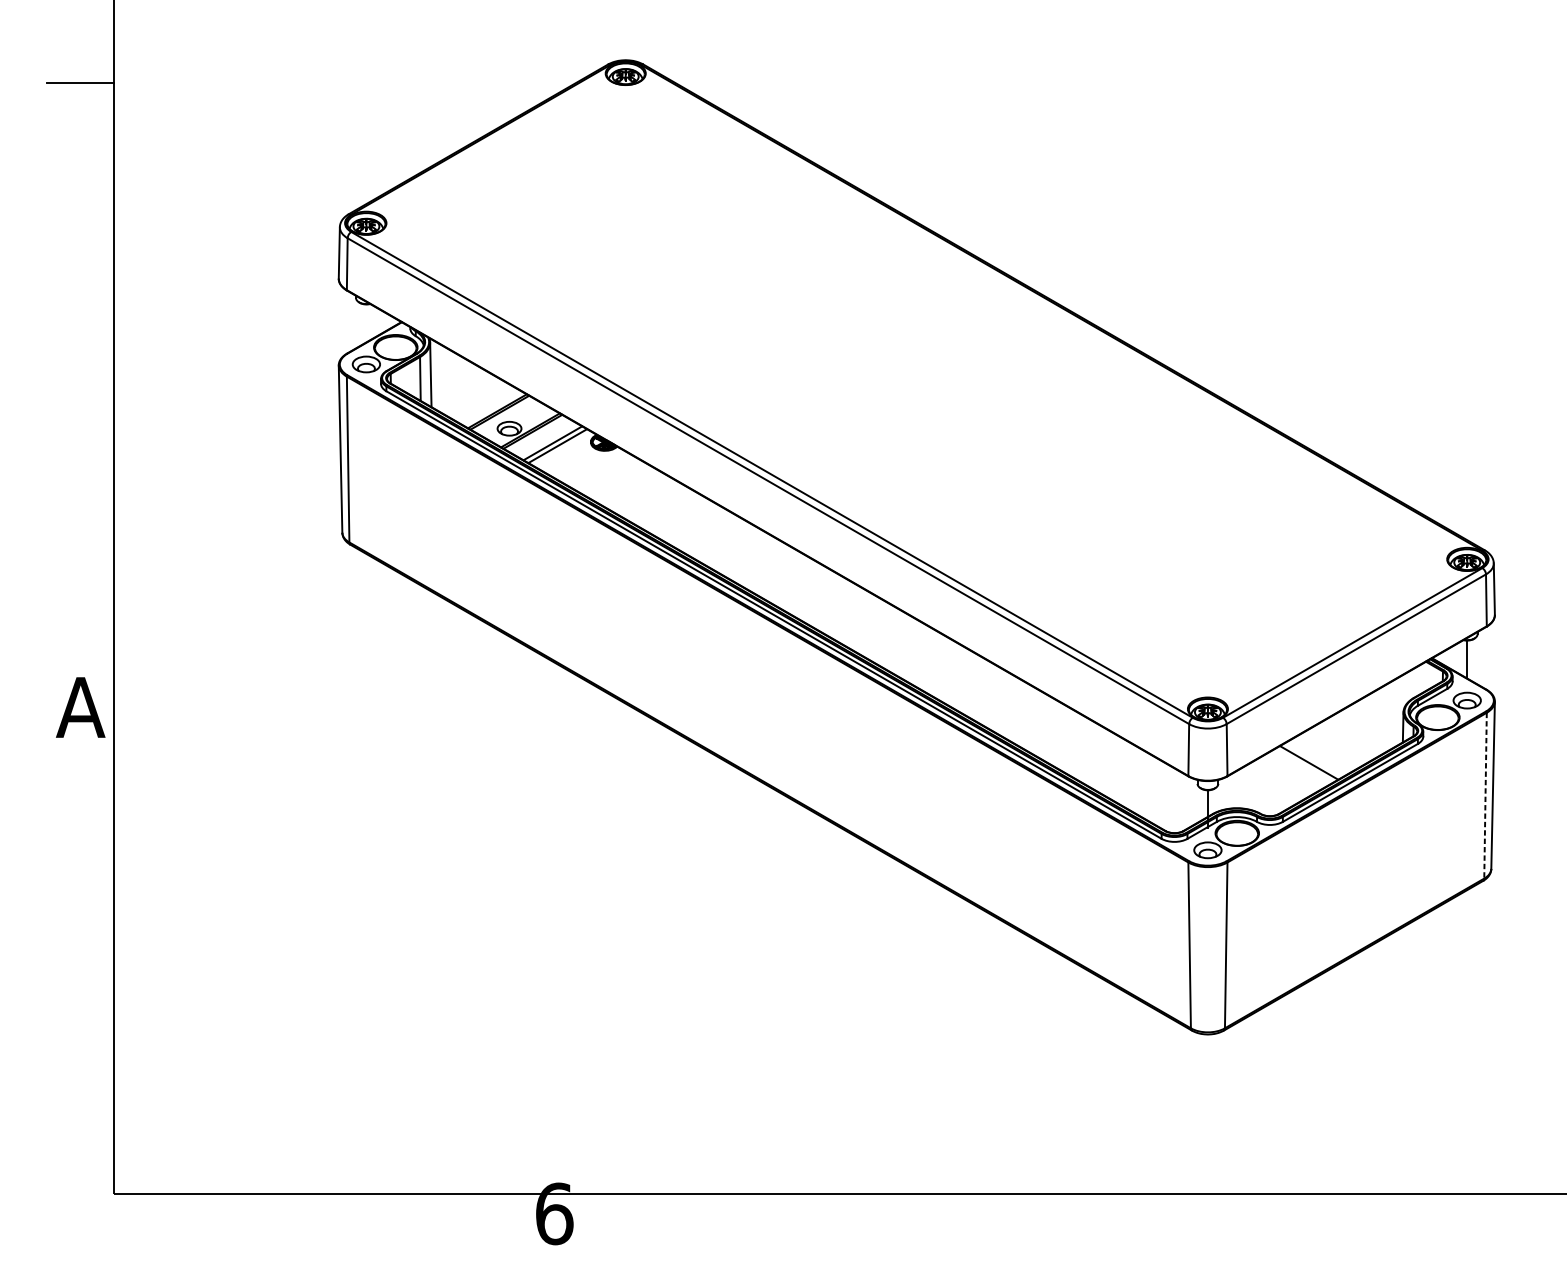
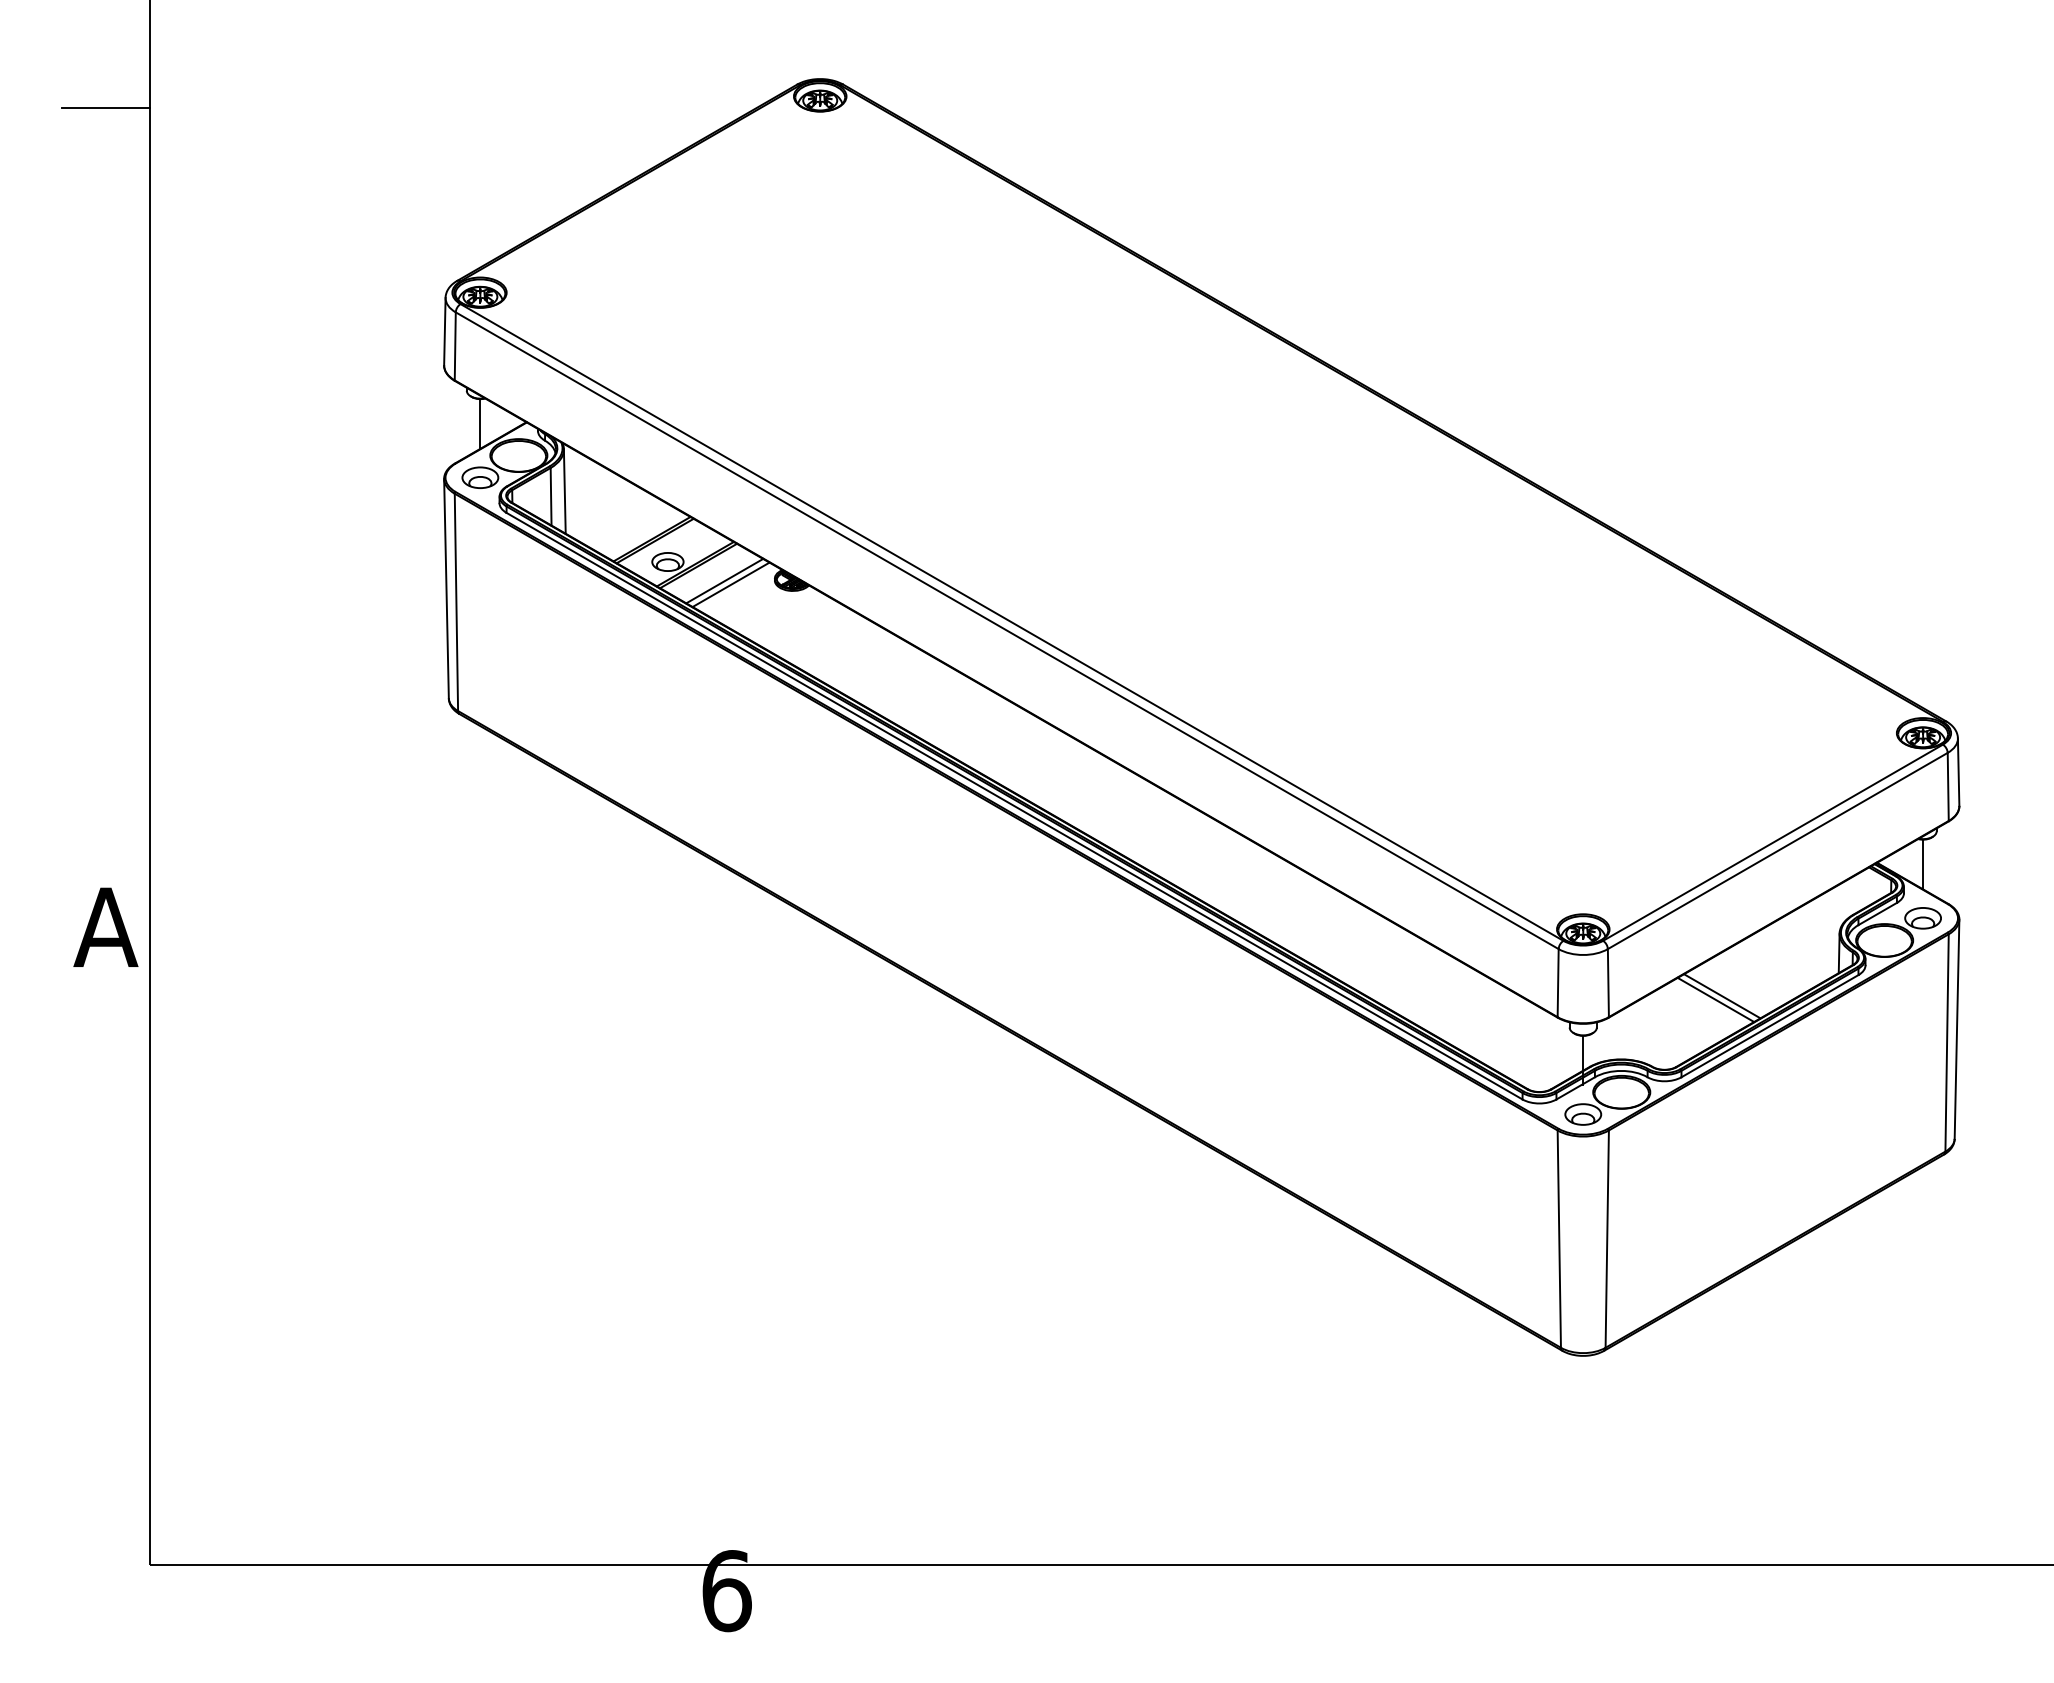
line: (366, 323) -> (480, 423), added
line: (1314, 760) -> (1722, 996), added
line: (1485, 795) -> (1947, 1042), dashed -> solid

